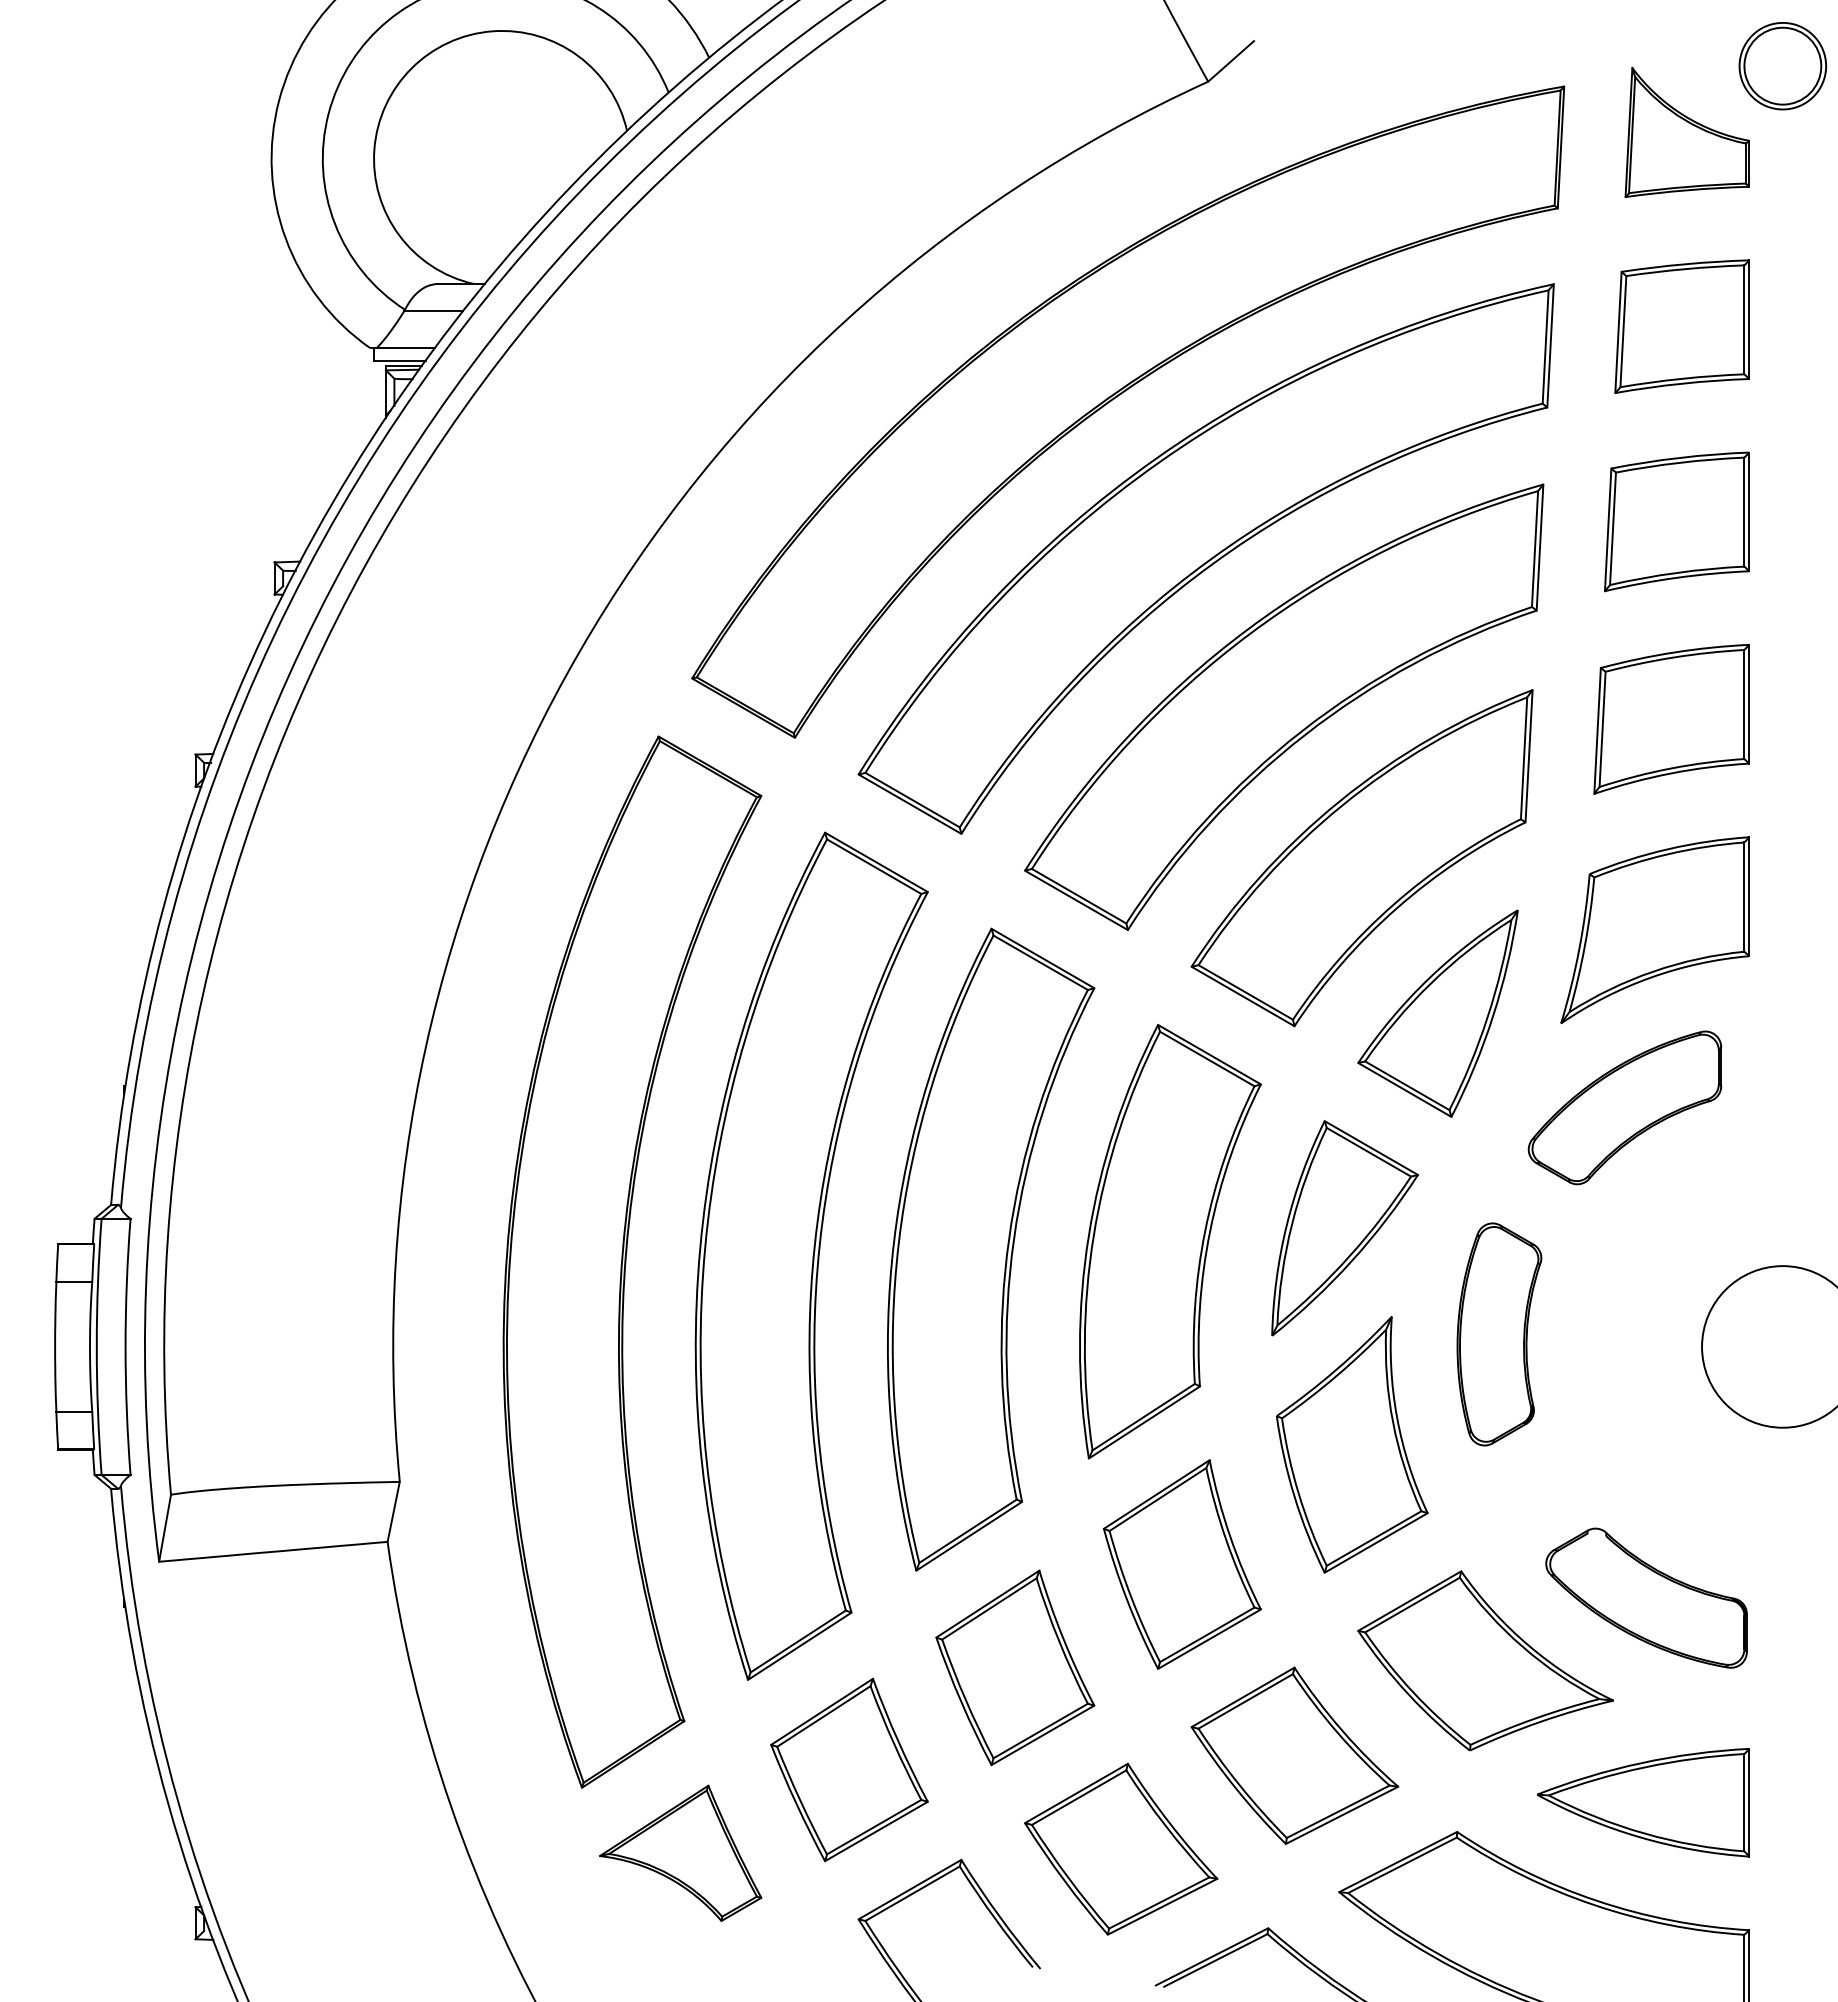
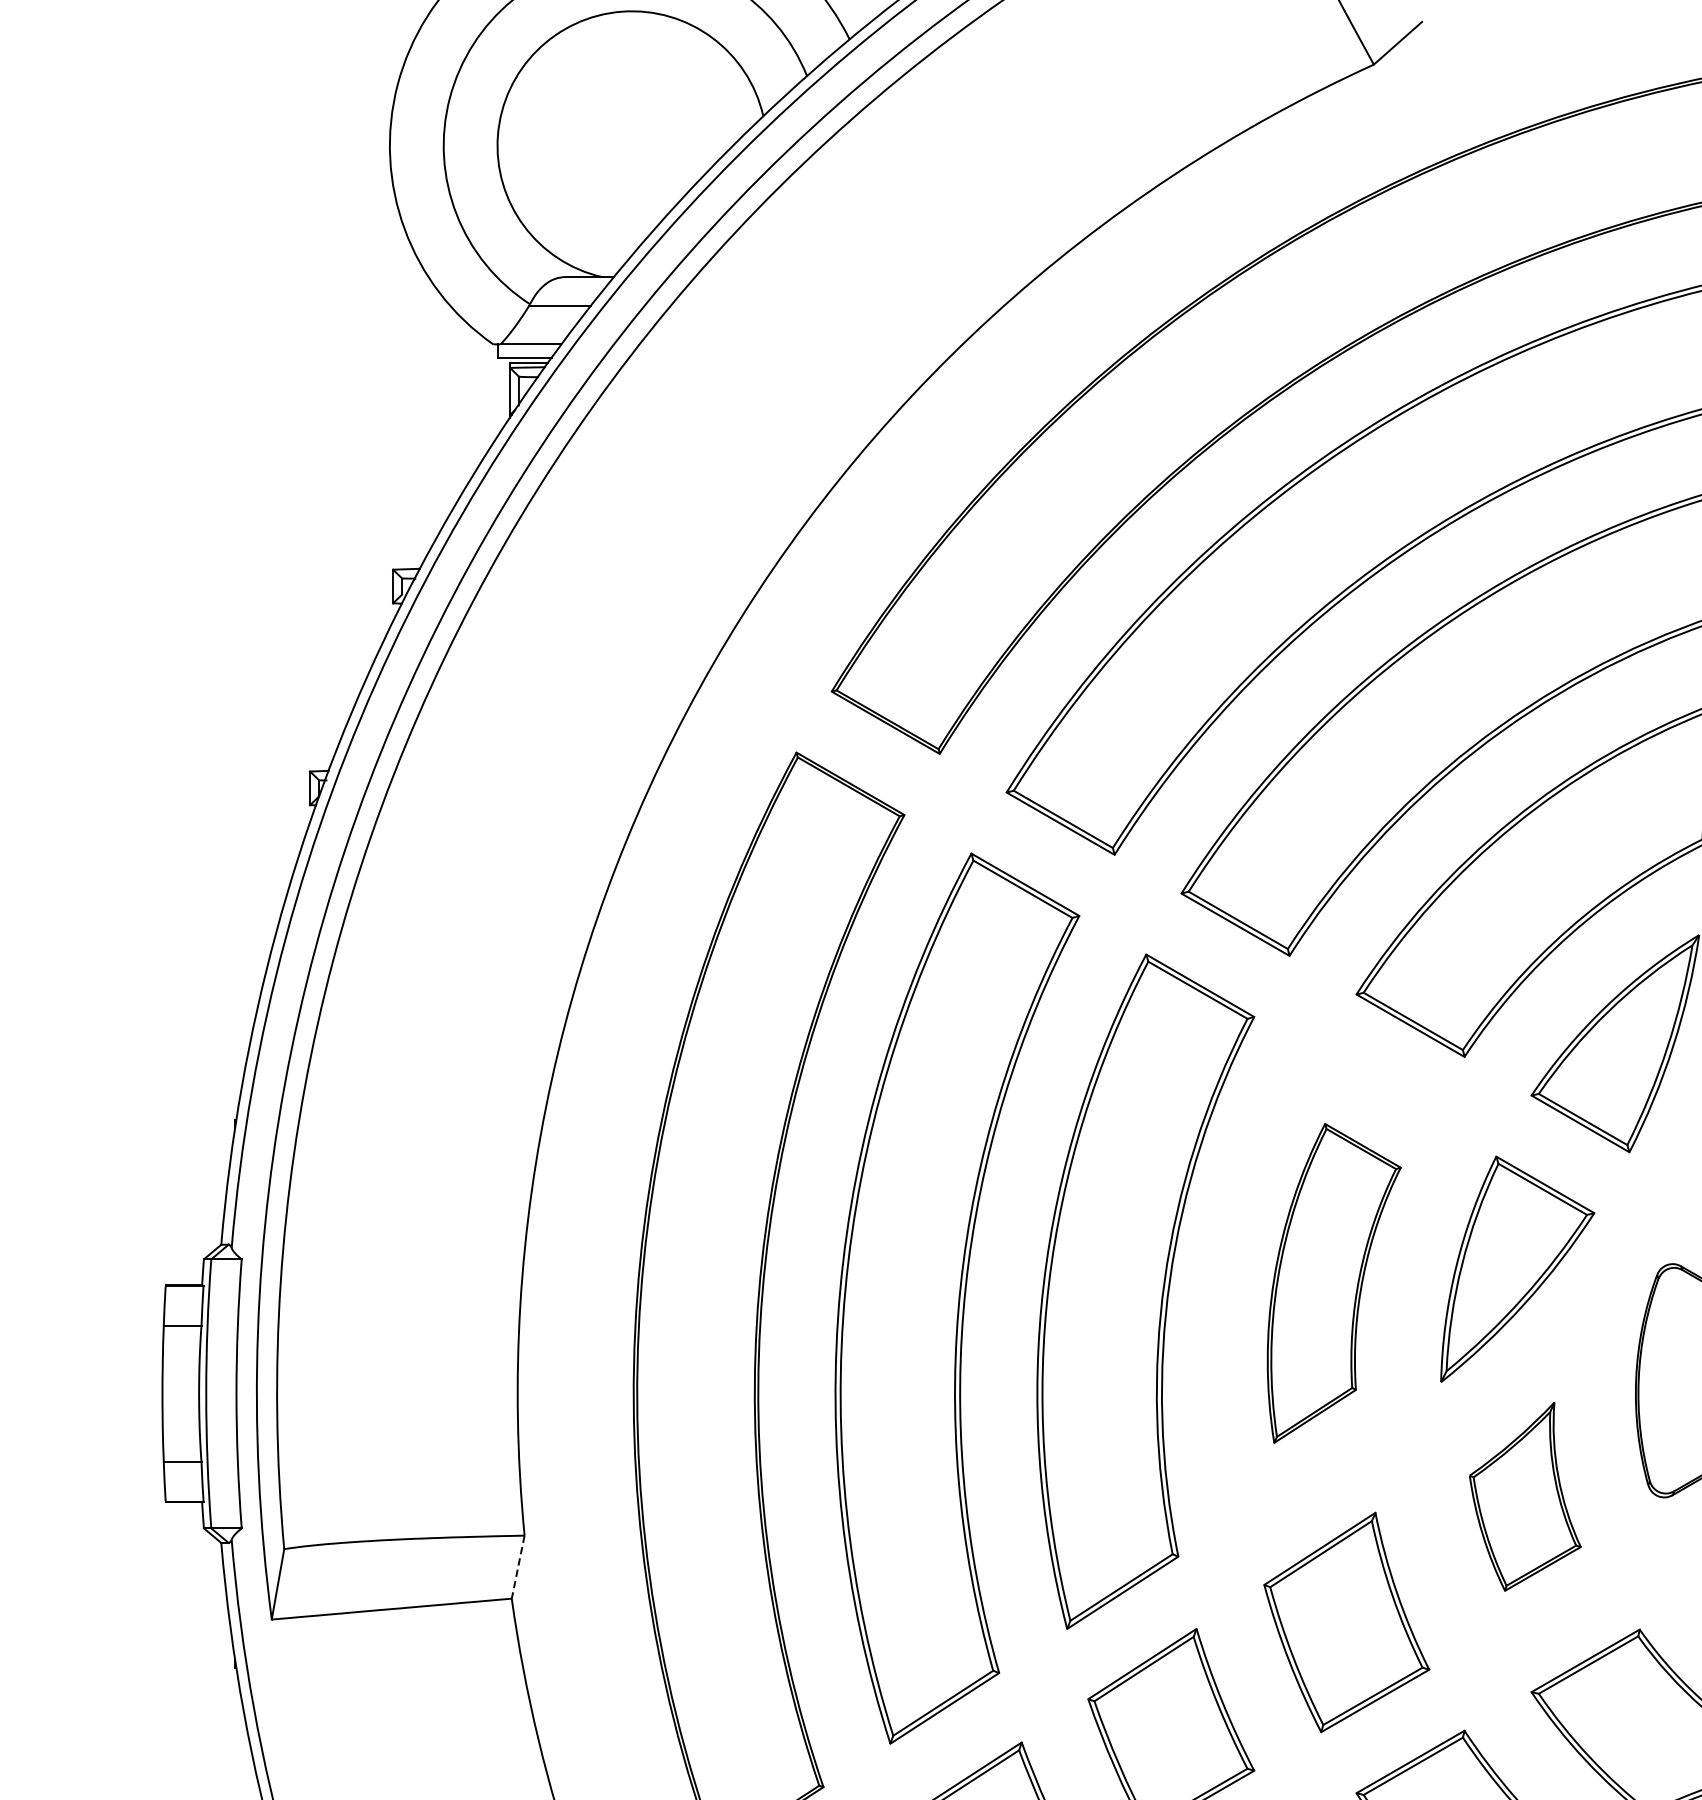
part: (1170, 1241) -> (1334, 1283), size x0.7
part: (1352, 1444) -> (1525, 1496), size x0.7
line: (393, 1511) -> (517, 1566), solid -> dashed

